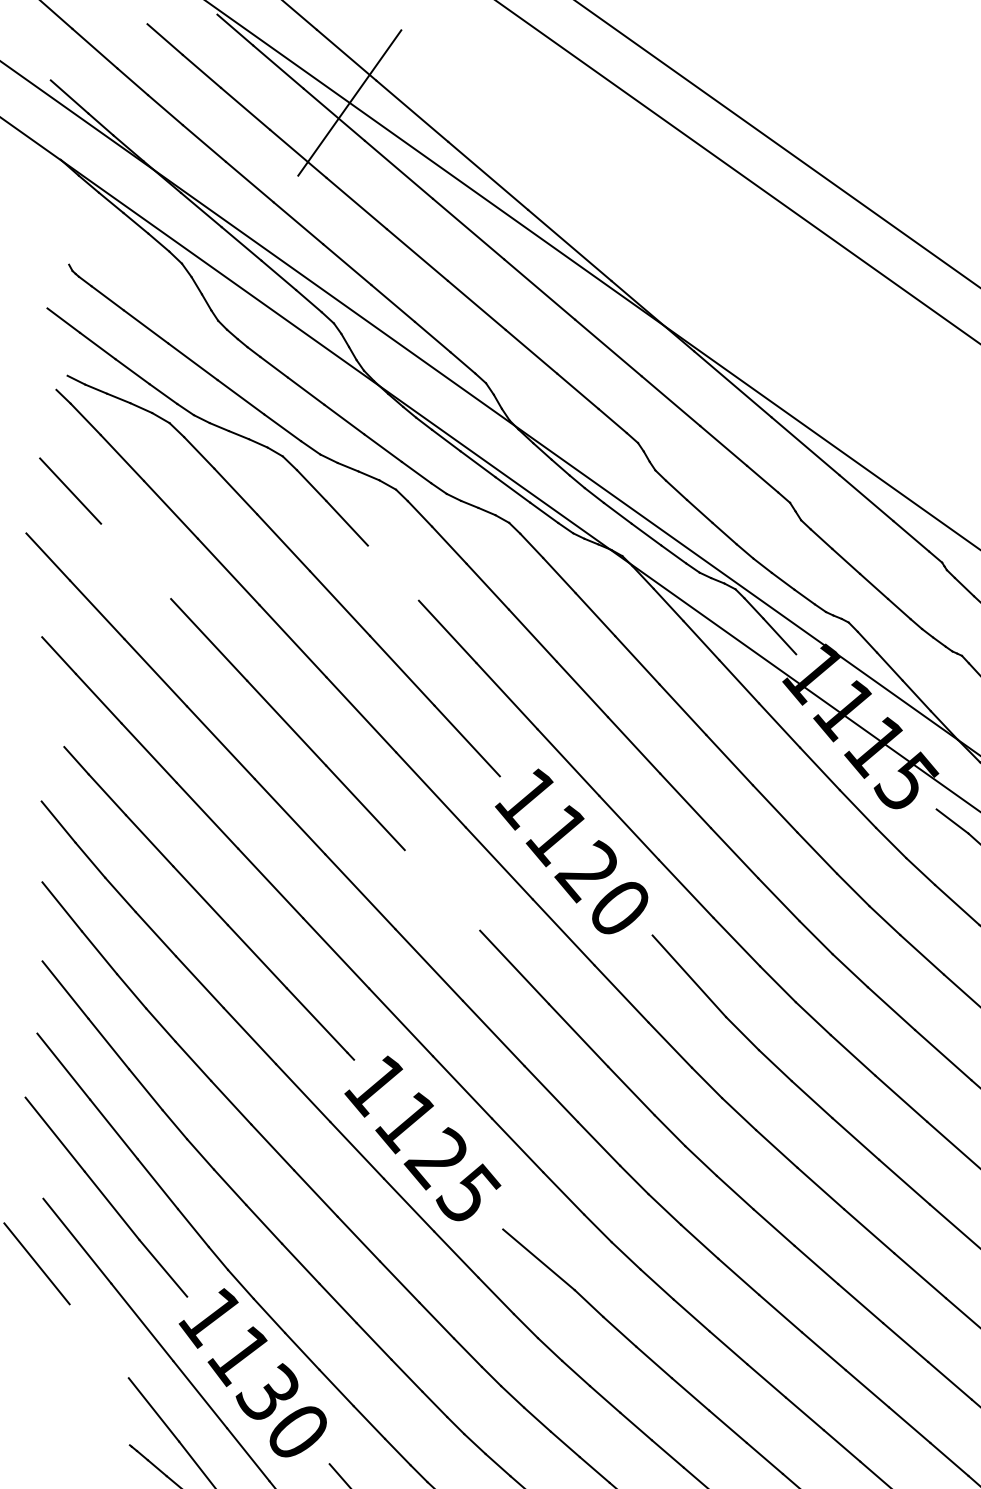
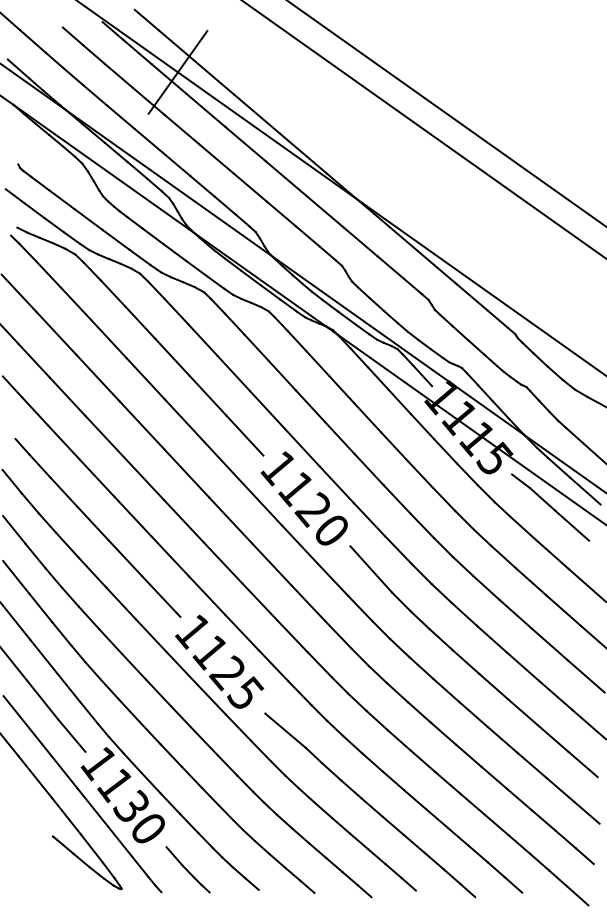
line: (136, 559) -> (56, 332), added
line: (392, 572) -> (202, 339), added
line: (442, 890) -> (230, 520), added
line: (99, 1341) -> (35, 777), added

